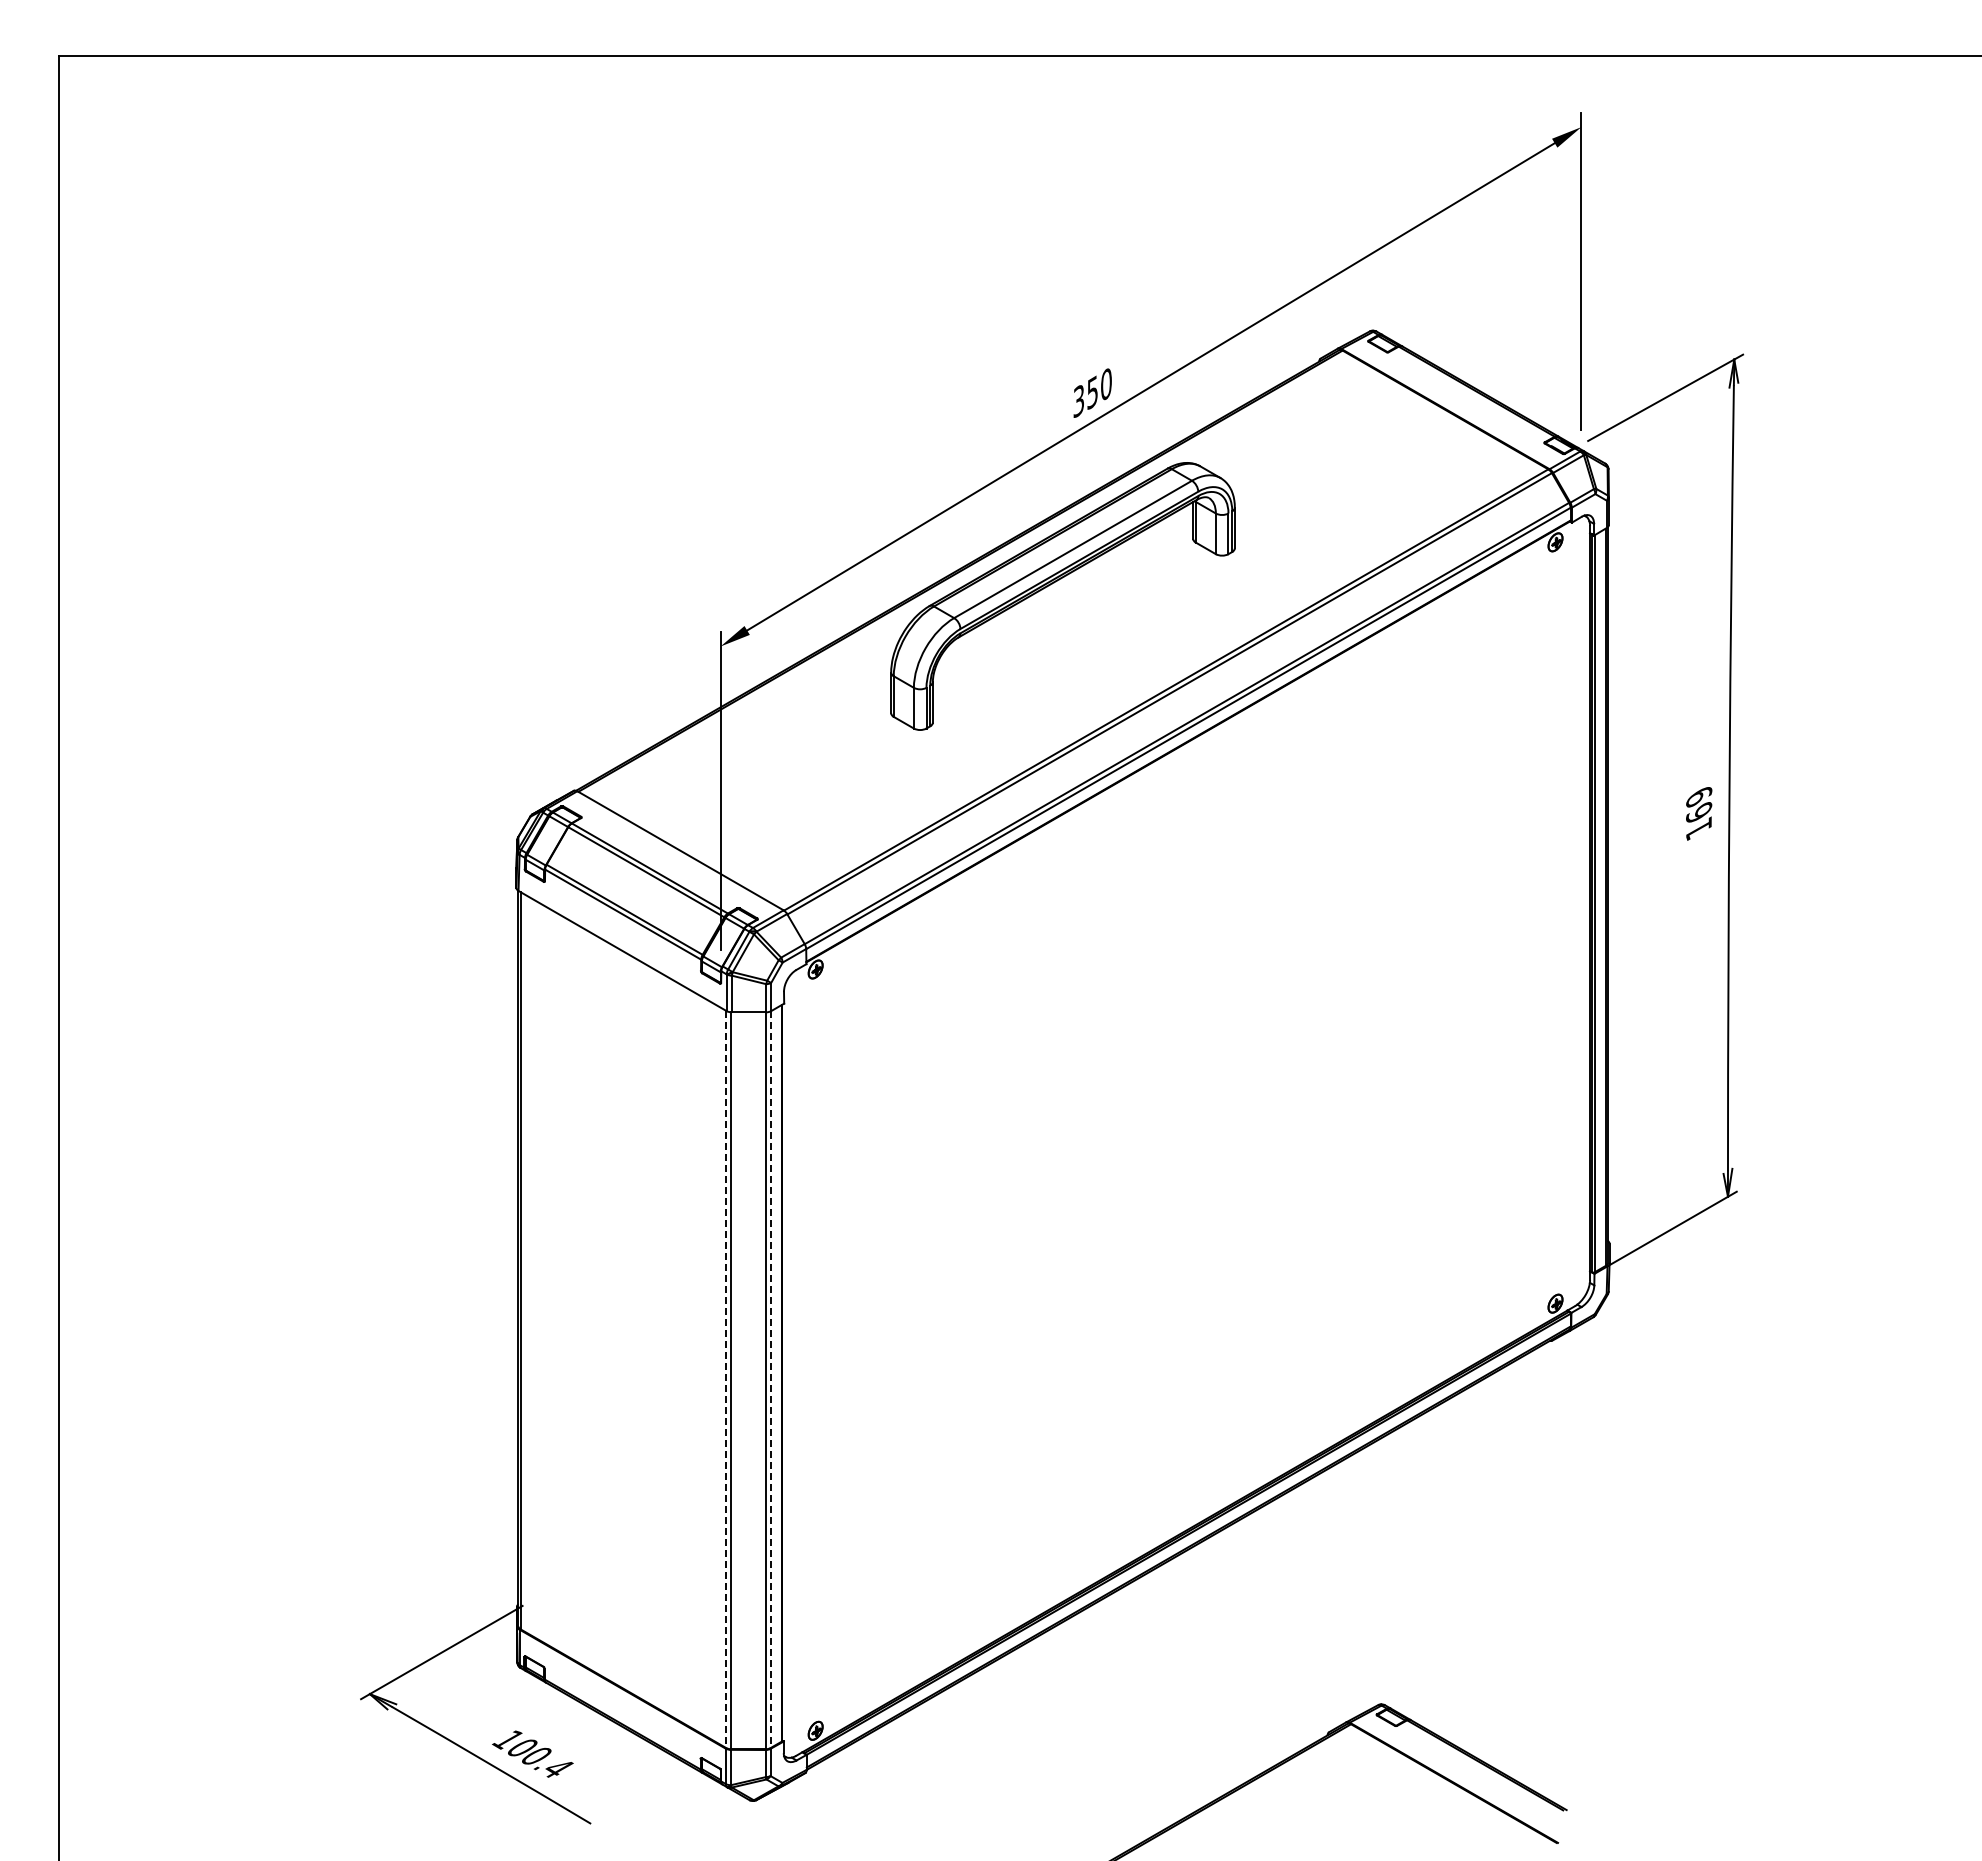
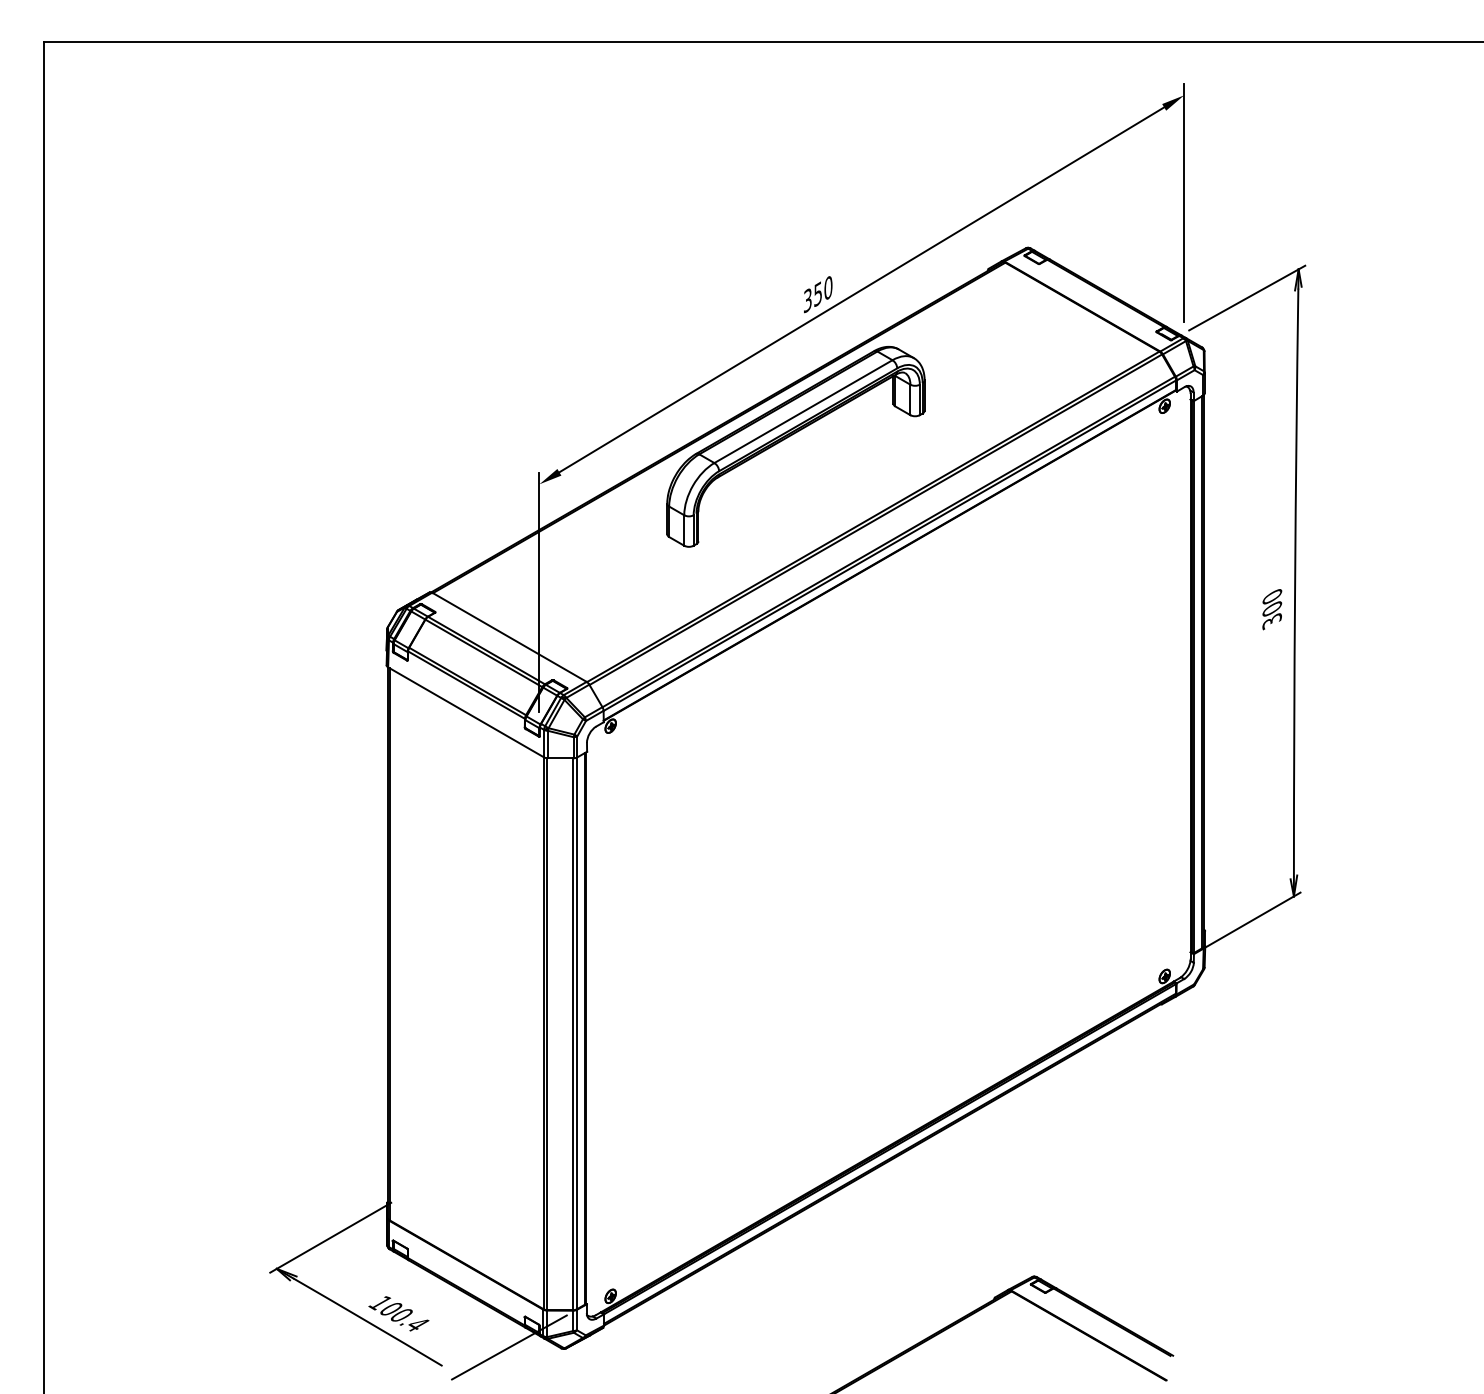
text: (1698, 813) -> (1271, 609), 169 -> 300
line: (726, 1379) -> (543, 1033), dashed -> solid
line: (770, 1380) -> (576, 1034), dashed -> solid
line: (680, 1798) -> (509, 1347), added

